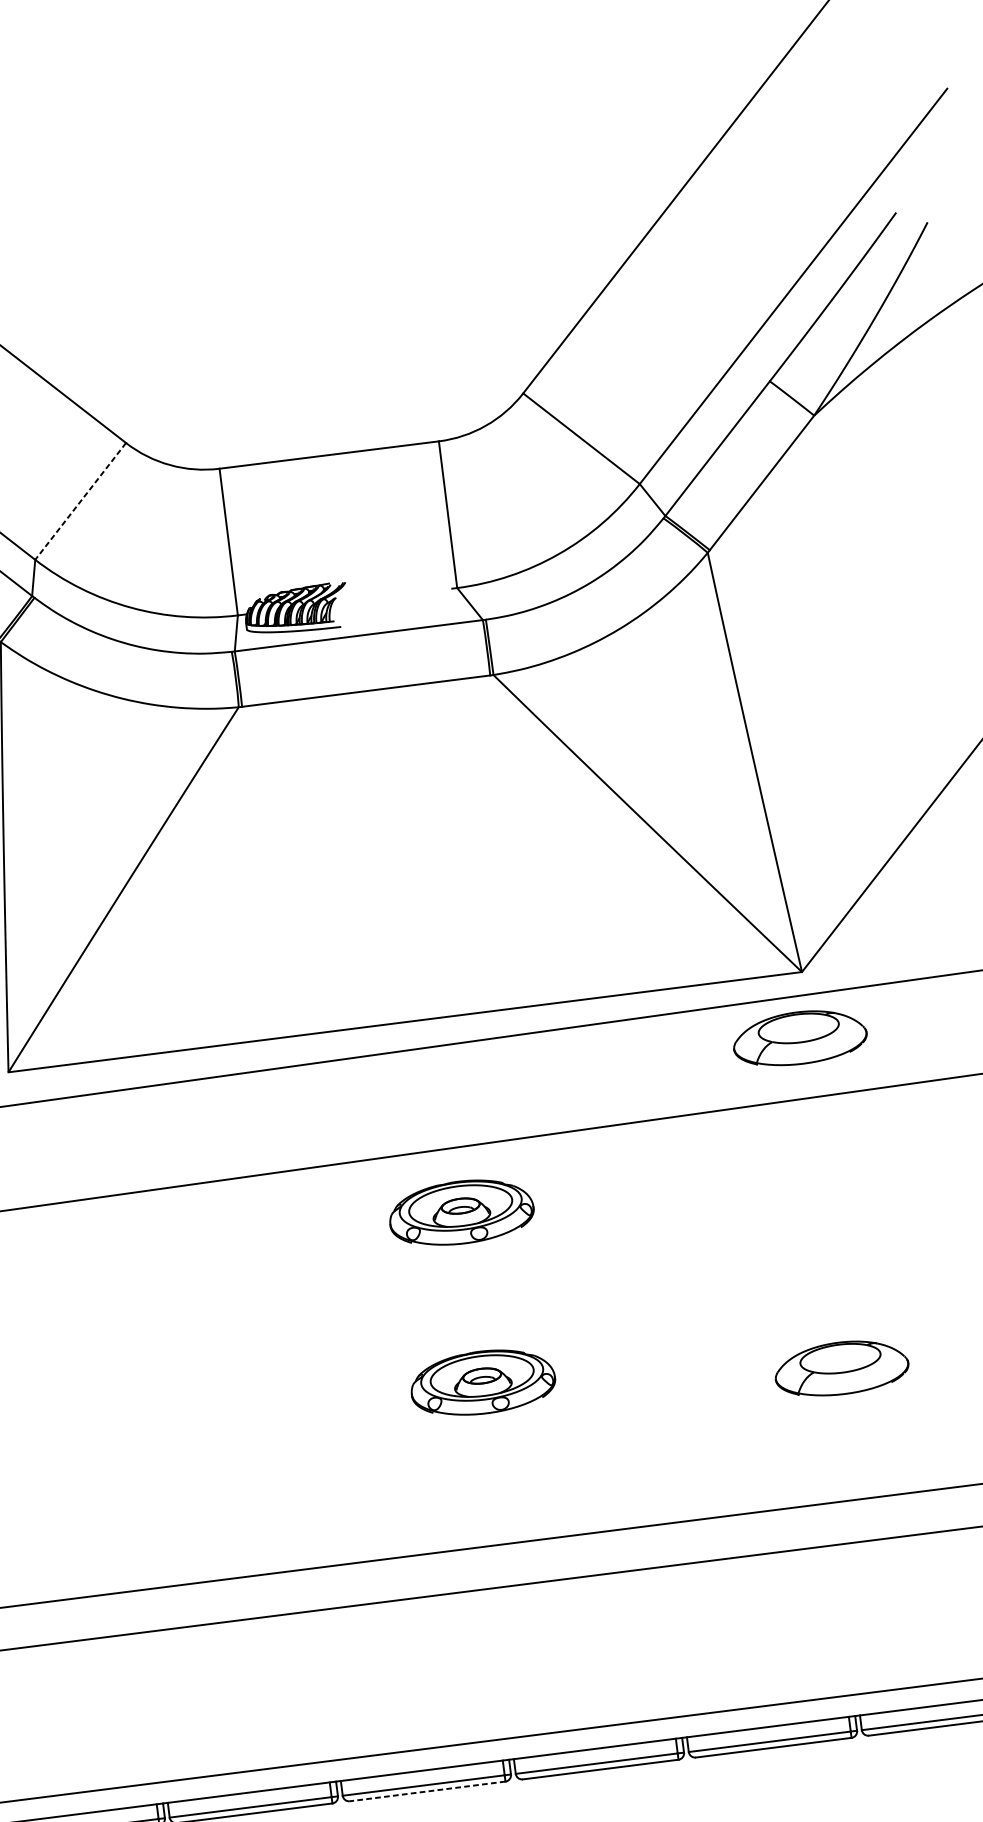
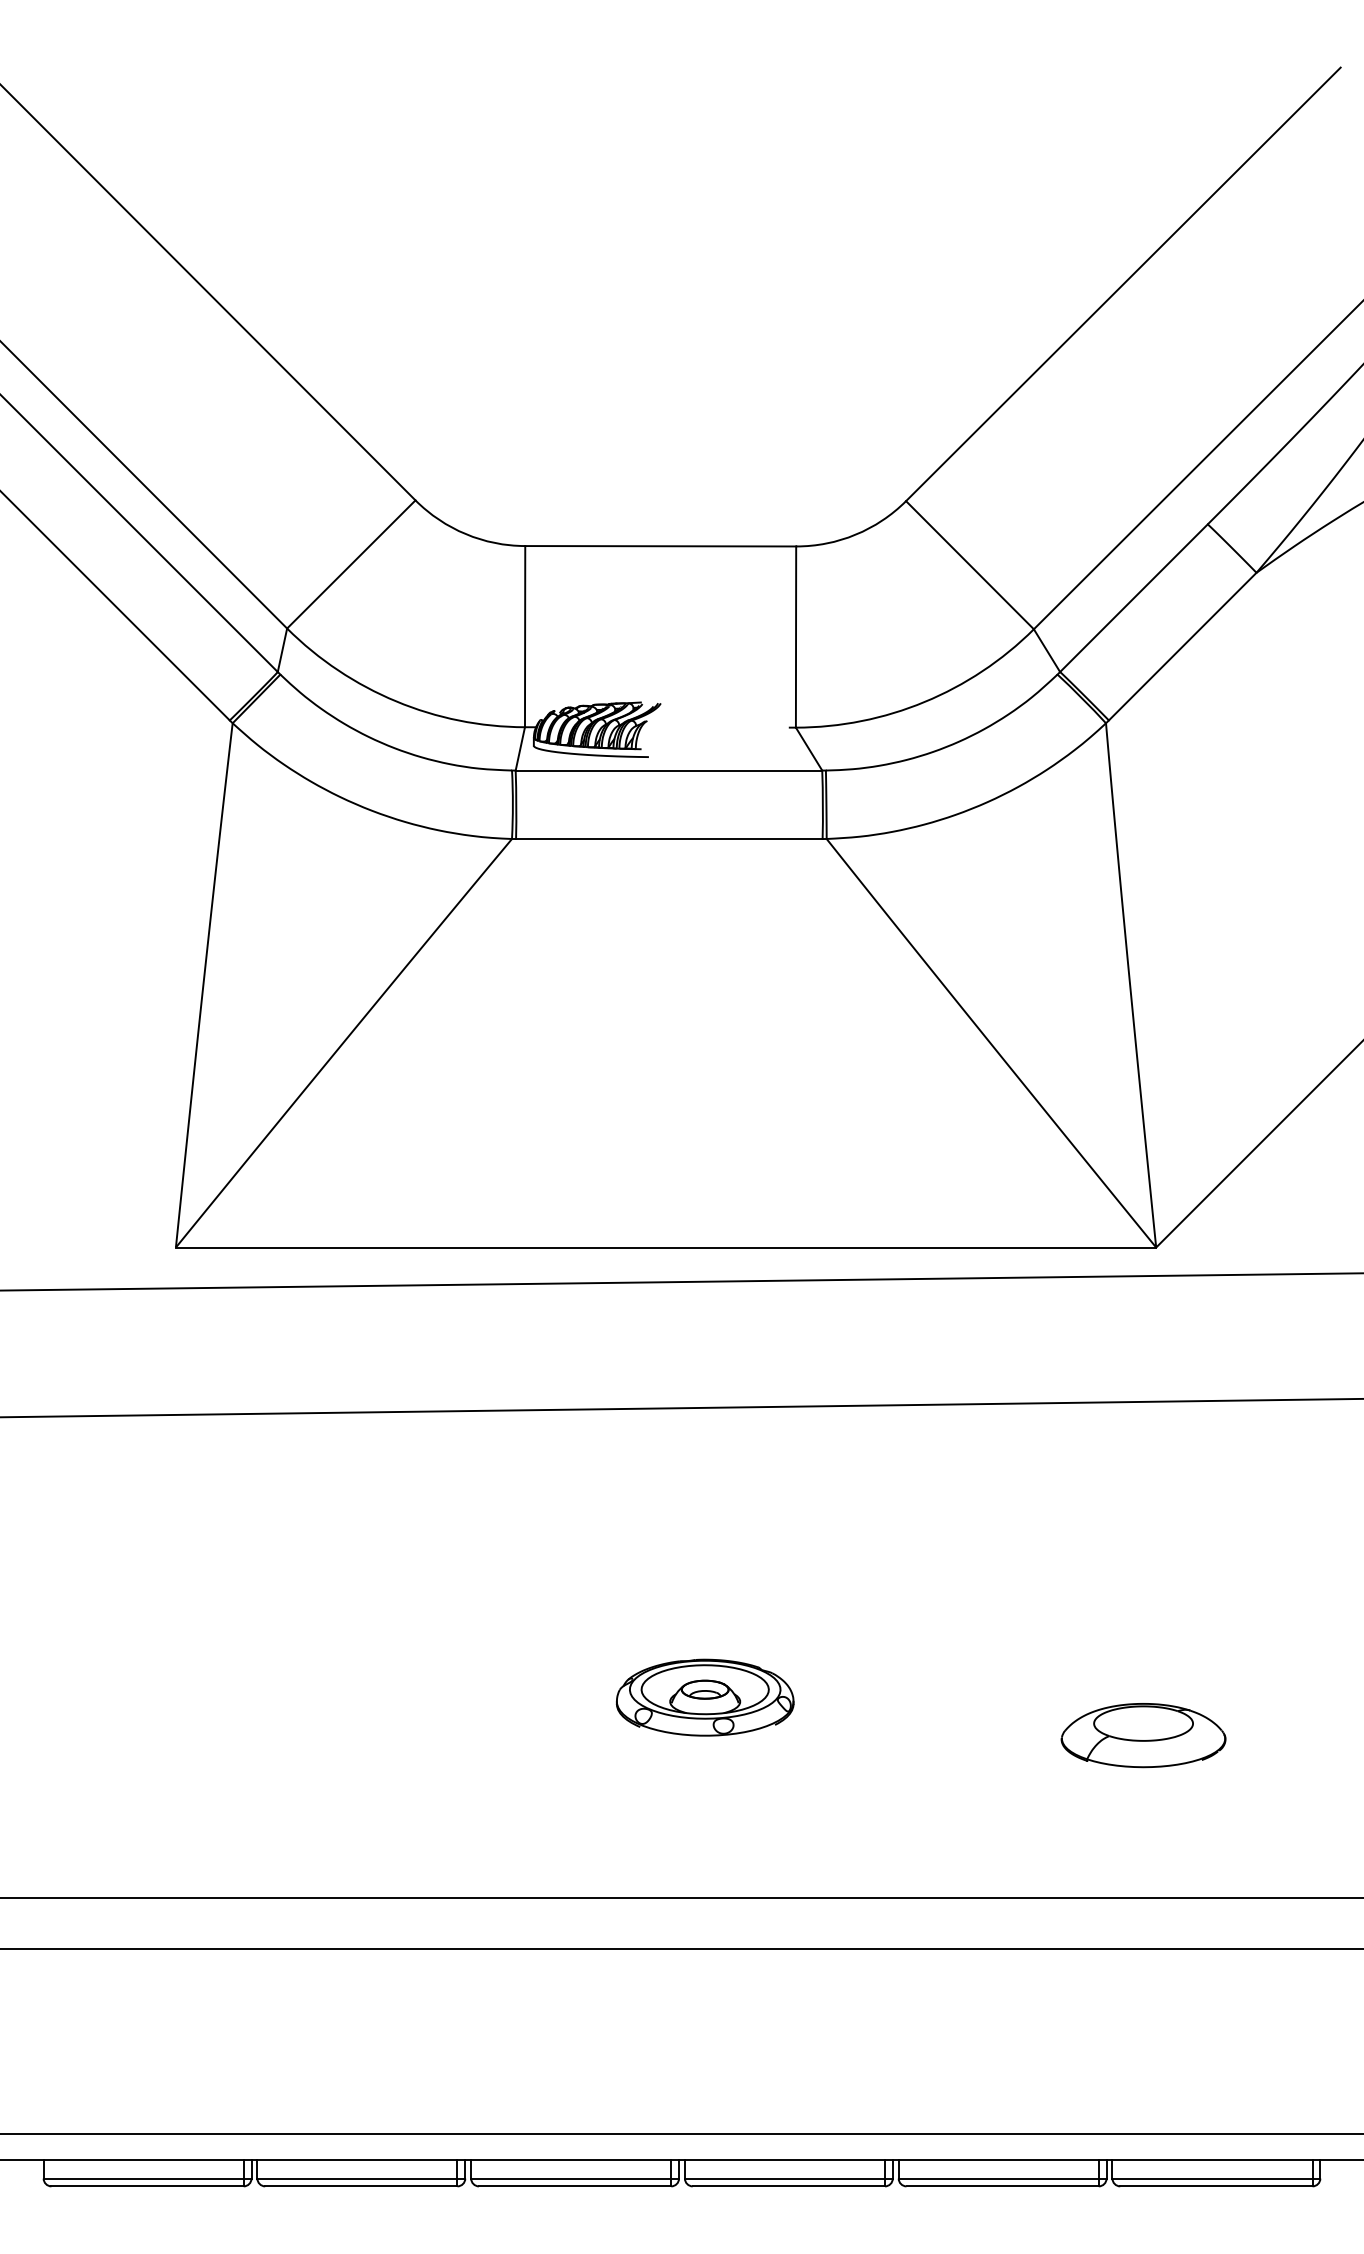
line: (80, 501) -> (351, 564), dashed -> solid
part: (799, 1038) -> (1143, 1327), removed
part: (461, 1212) -> (705, 1487), removed
line: (427, 1791) -> (574, 2186), dashed -> solid

